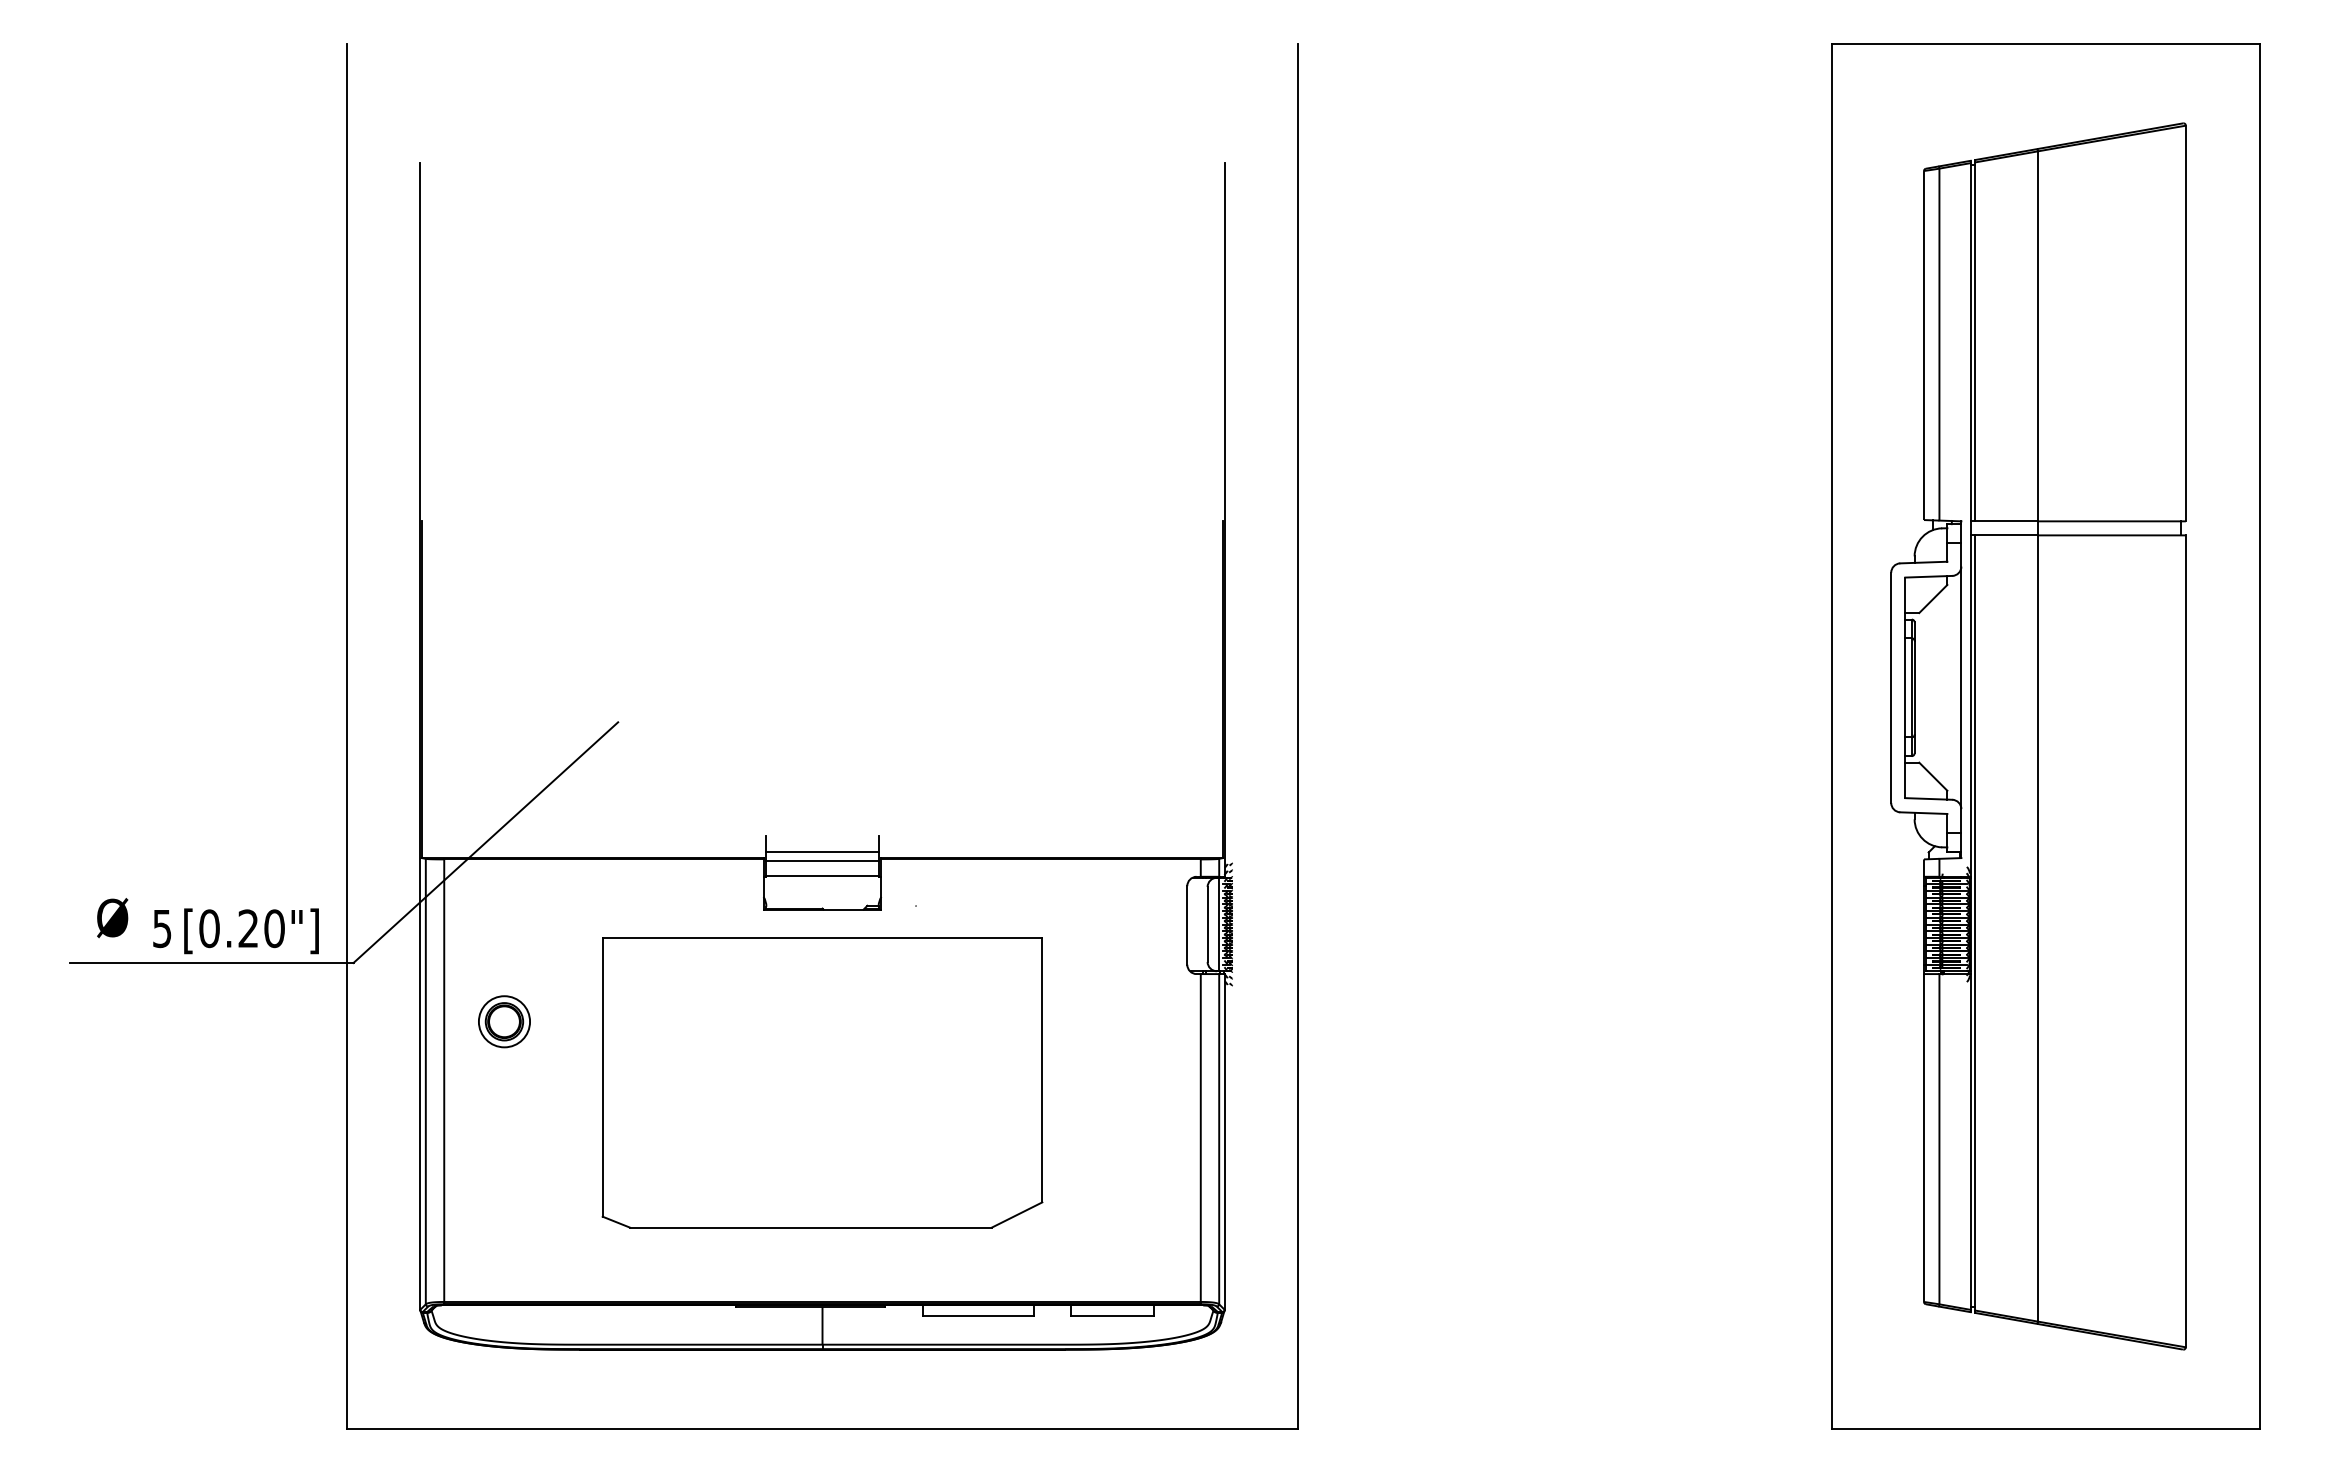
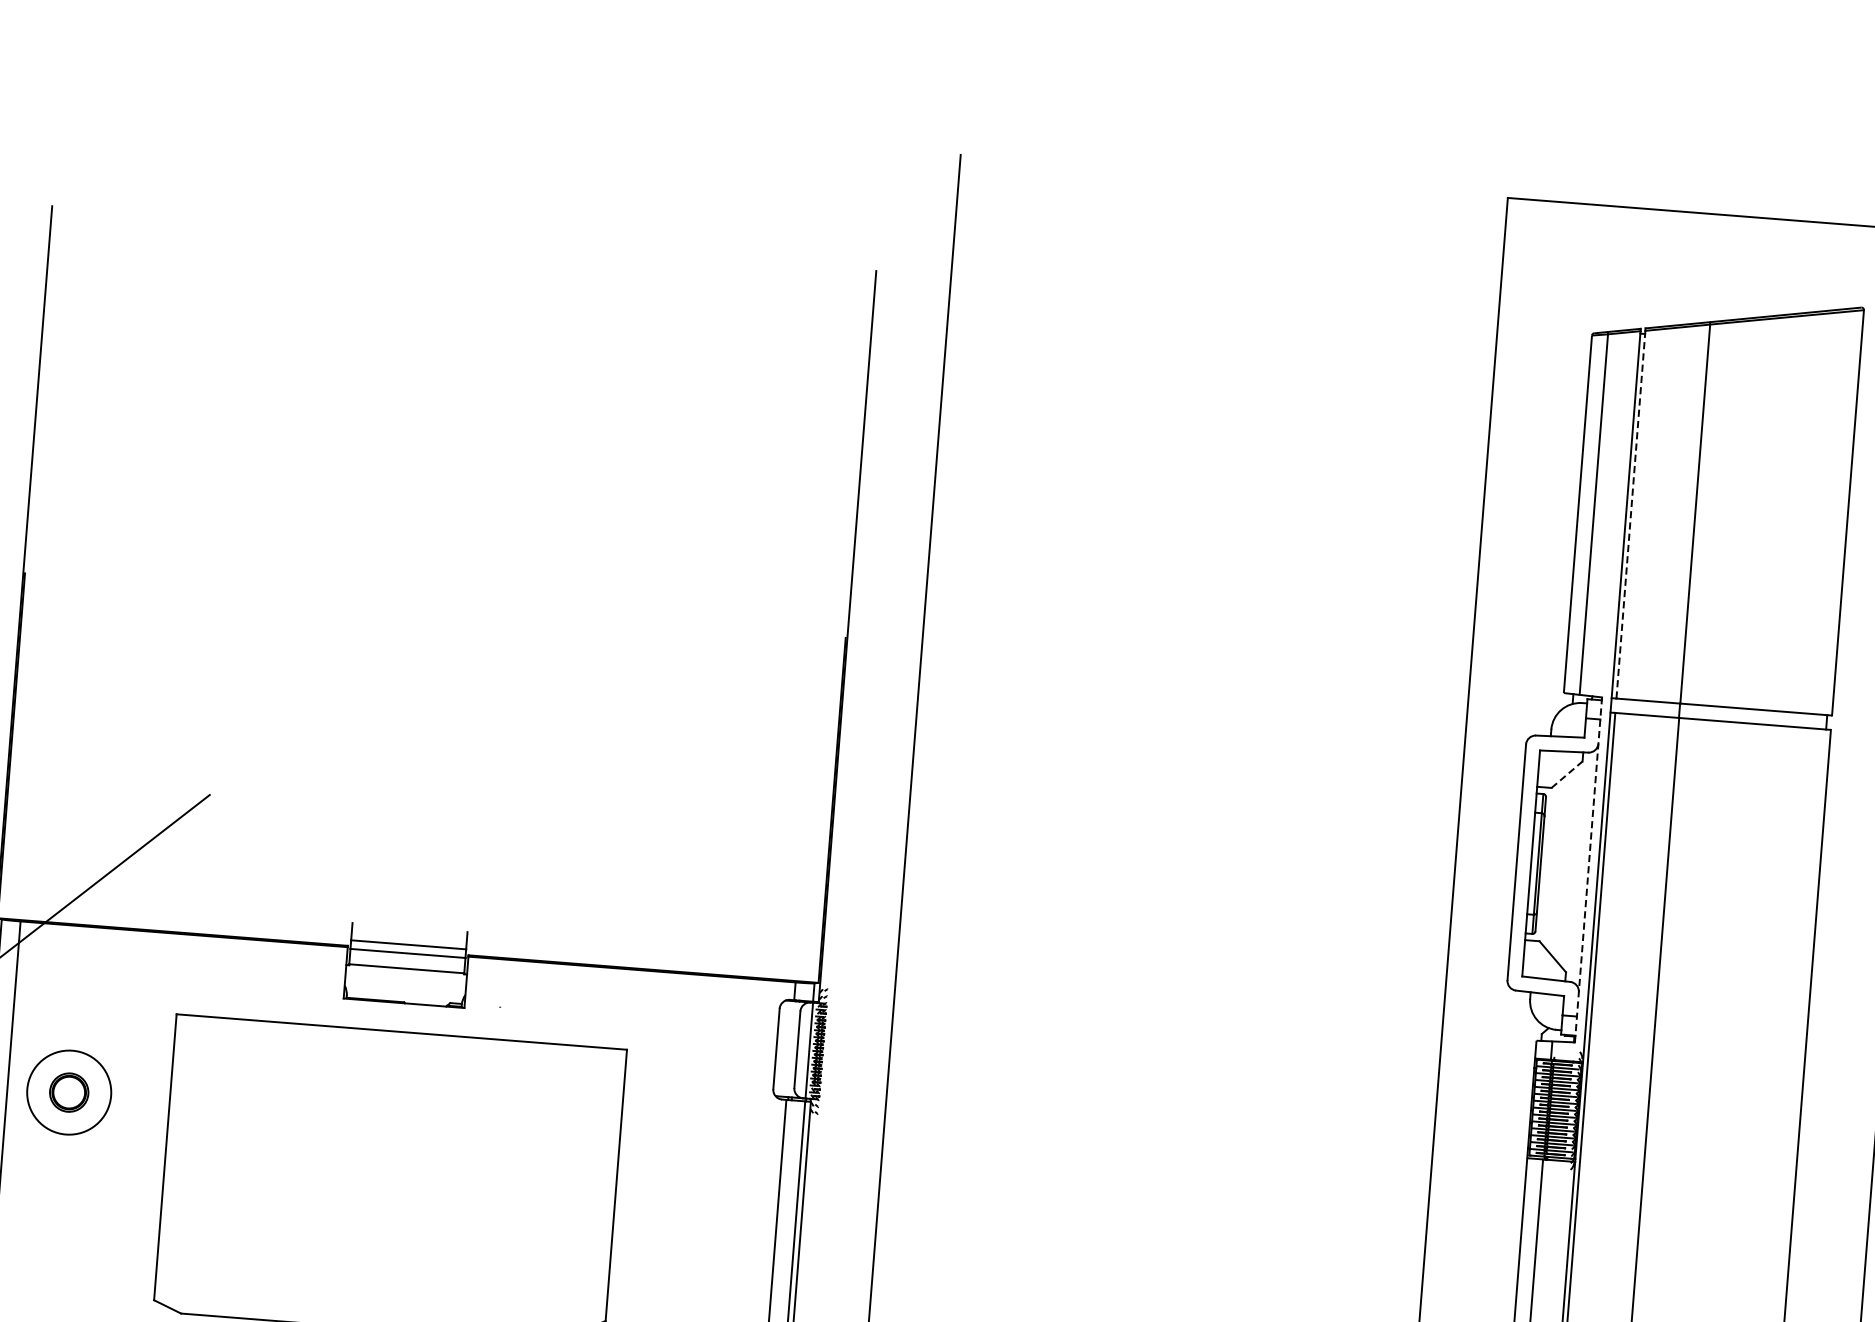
line: (1975, 341) -> (1631, 514), solid -> dashed
line: (1933, 598) -> (1567, 774), solid -> dashed
line: (1961, 689) -> (1588, 869), solid -> dashed
circle: (504, 1021) -> (69, 1092), size x1.6

